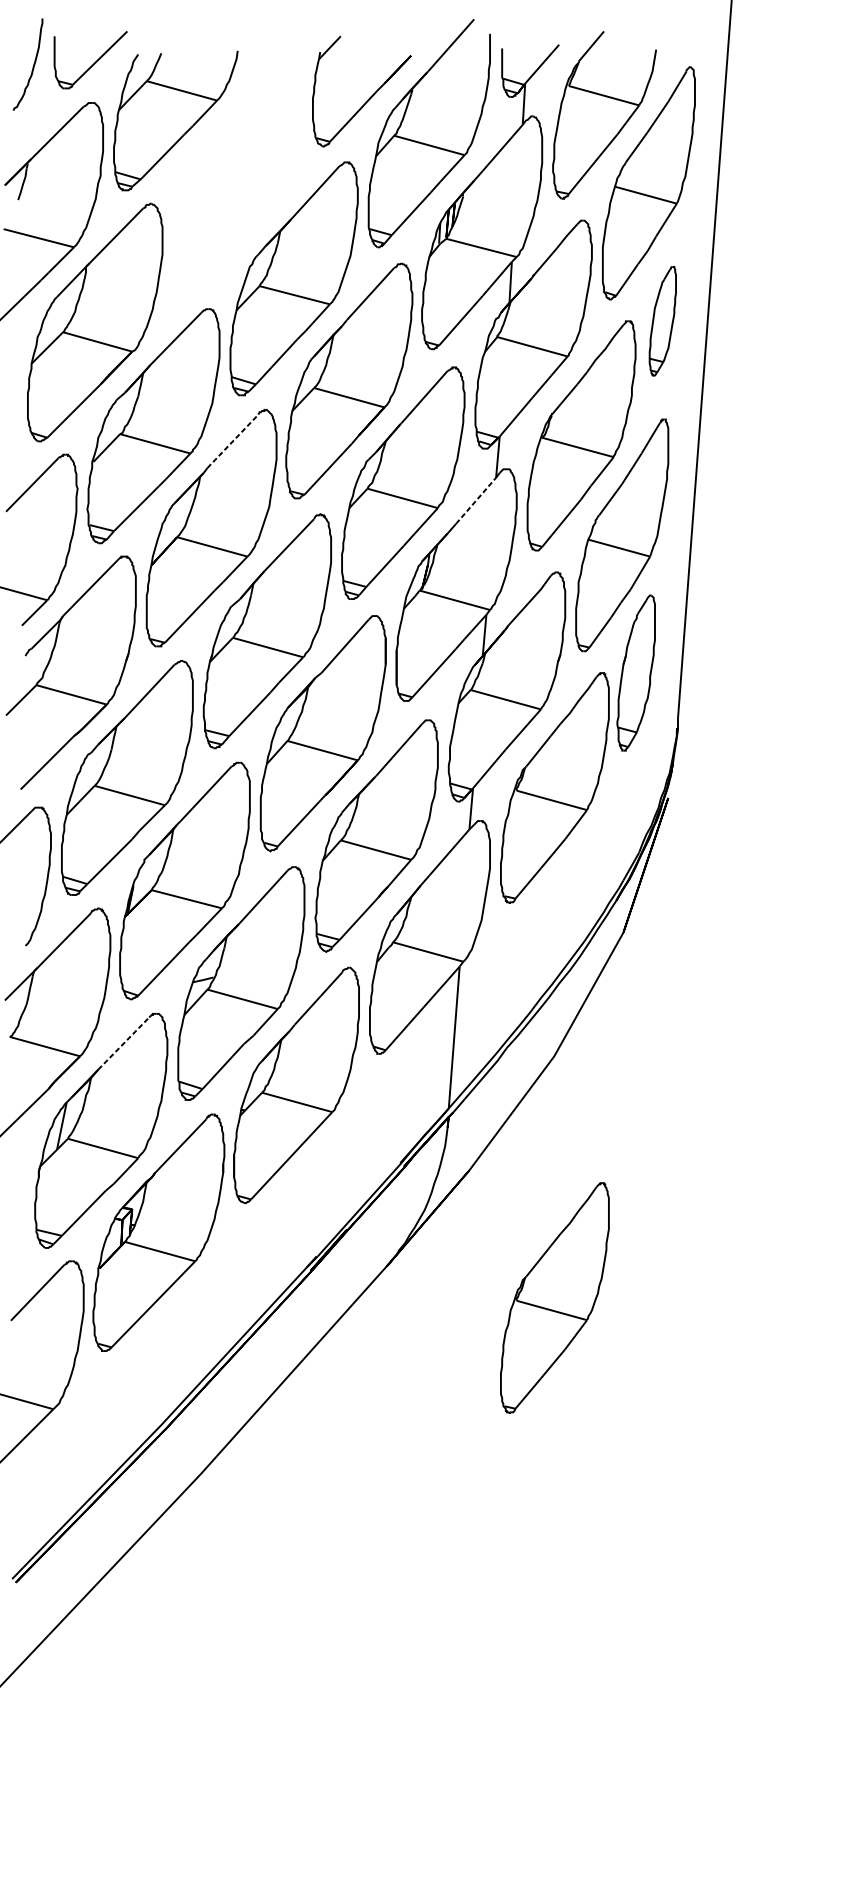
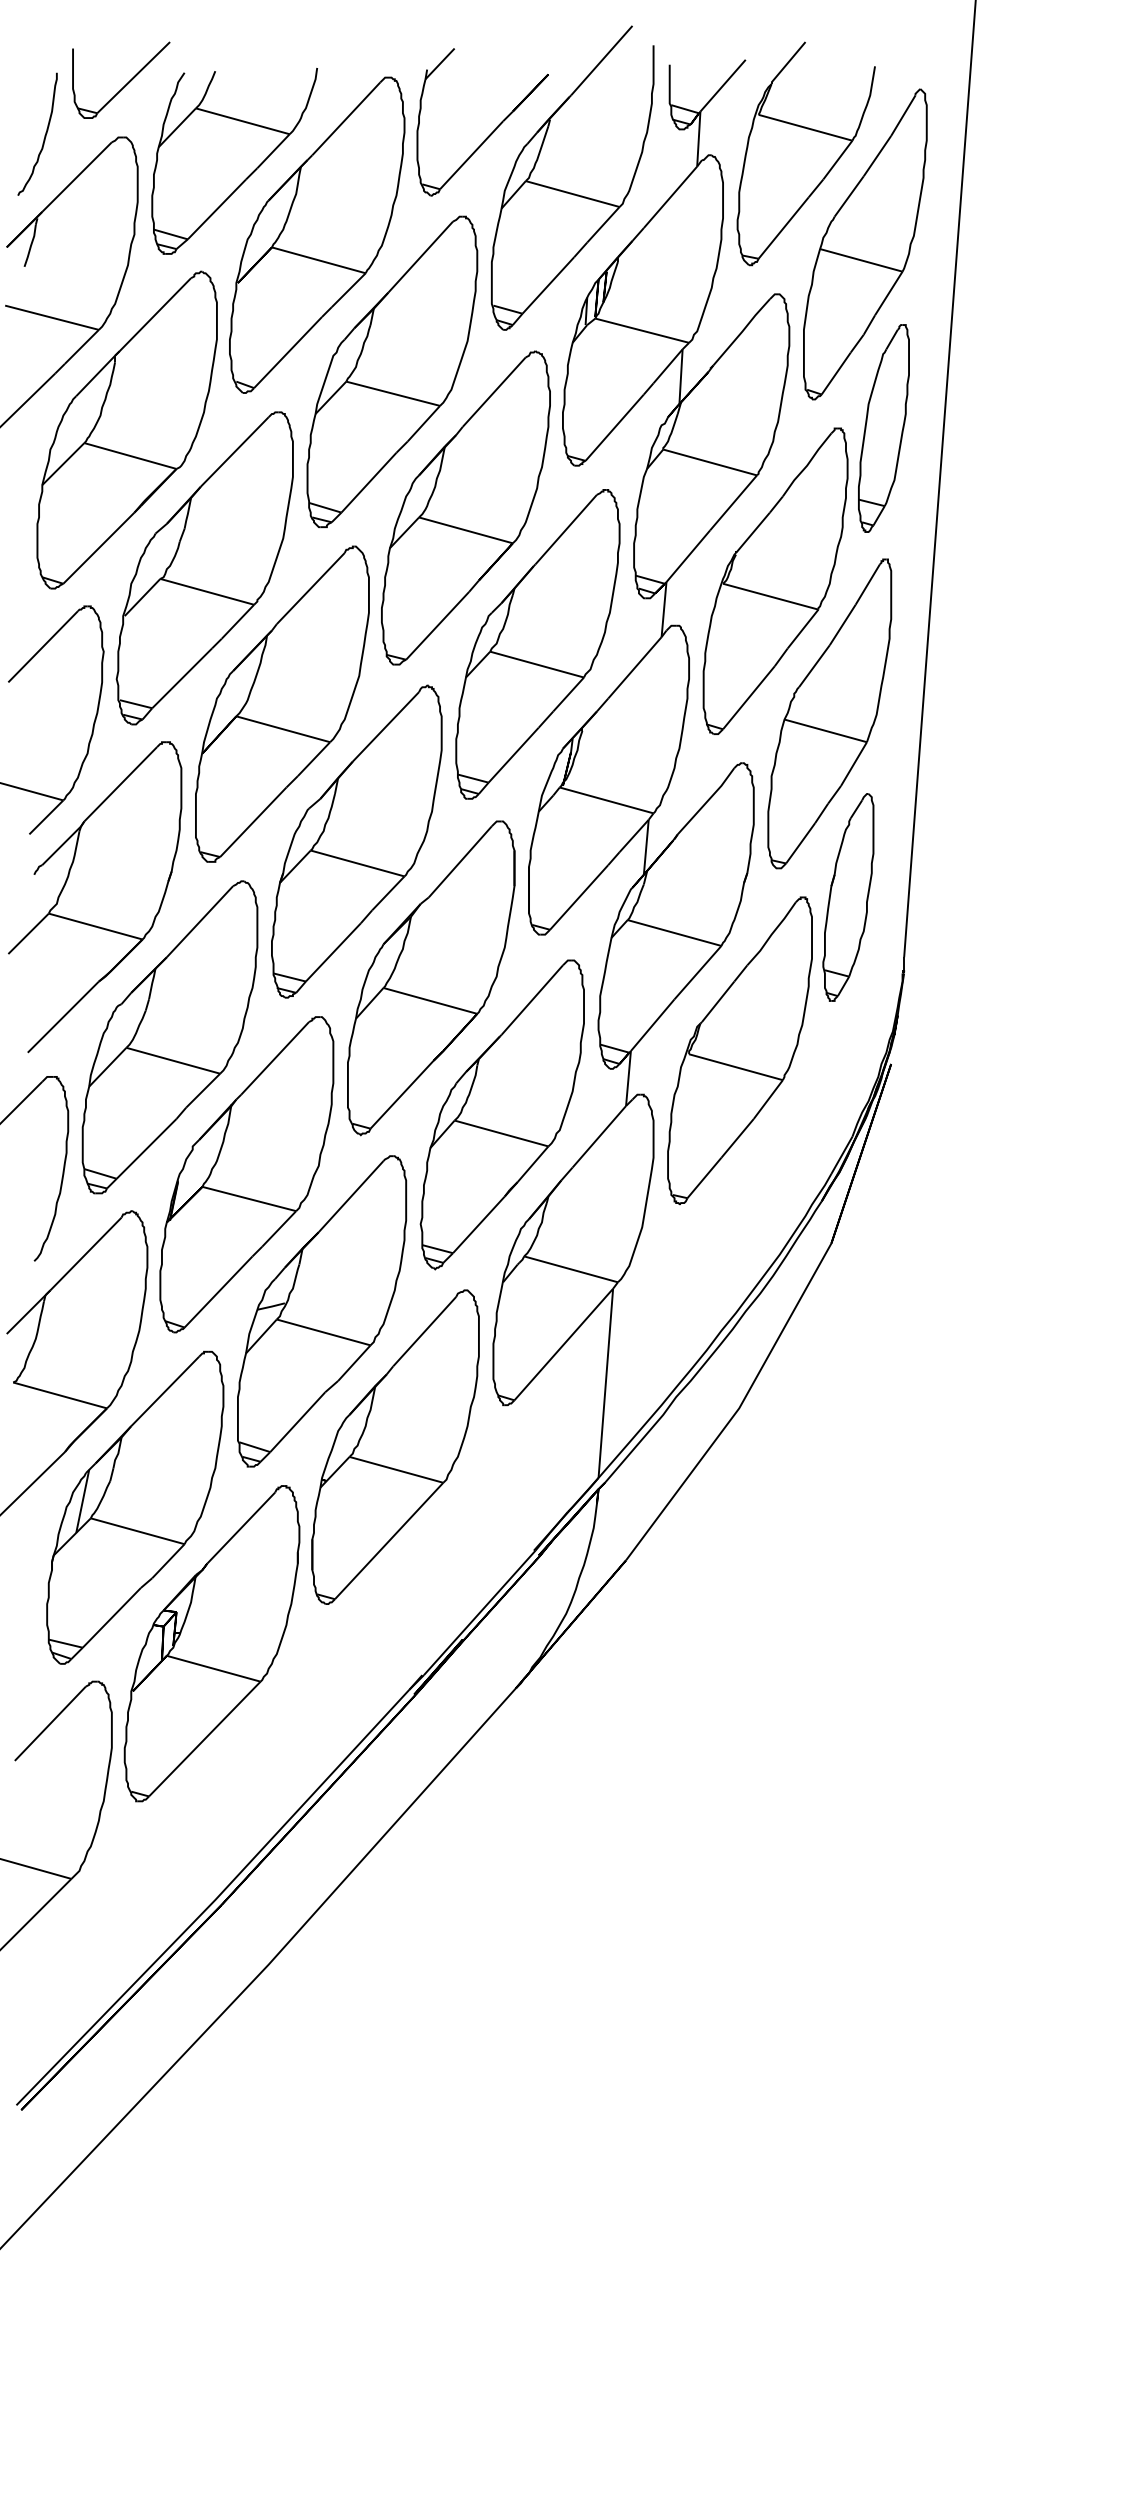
curve: (33, 65) -> (44, 135), moved
part: (237, 175) -> (317, 234), added
part: (662, 321) -> (883, 428), size x1.43
line: (233, 441) -> (311, 588), dashed -> solid
line: (475, 500) -> (634, 667), dashed -> solid
line: (123, 1043) -> (165, 1391), dashed -> solid
part: (554, 1297) -> (739, 1730), removed

